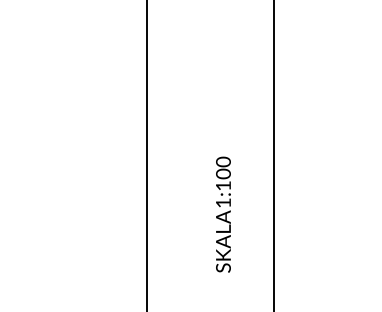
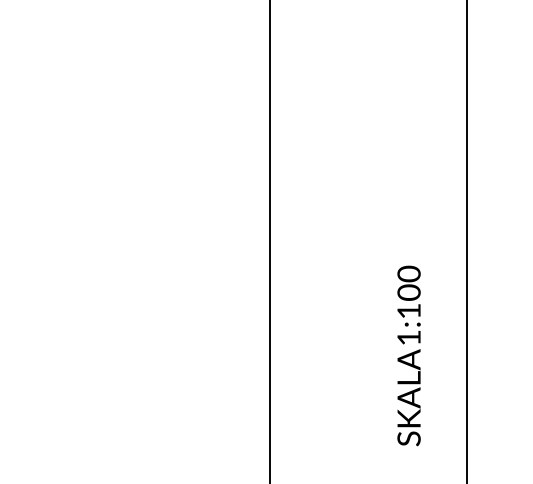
text: (223, 214) -> (409, 355), moved

